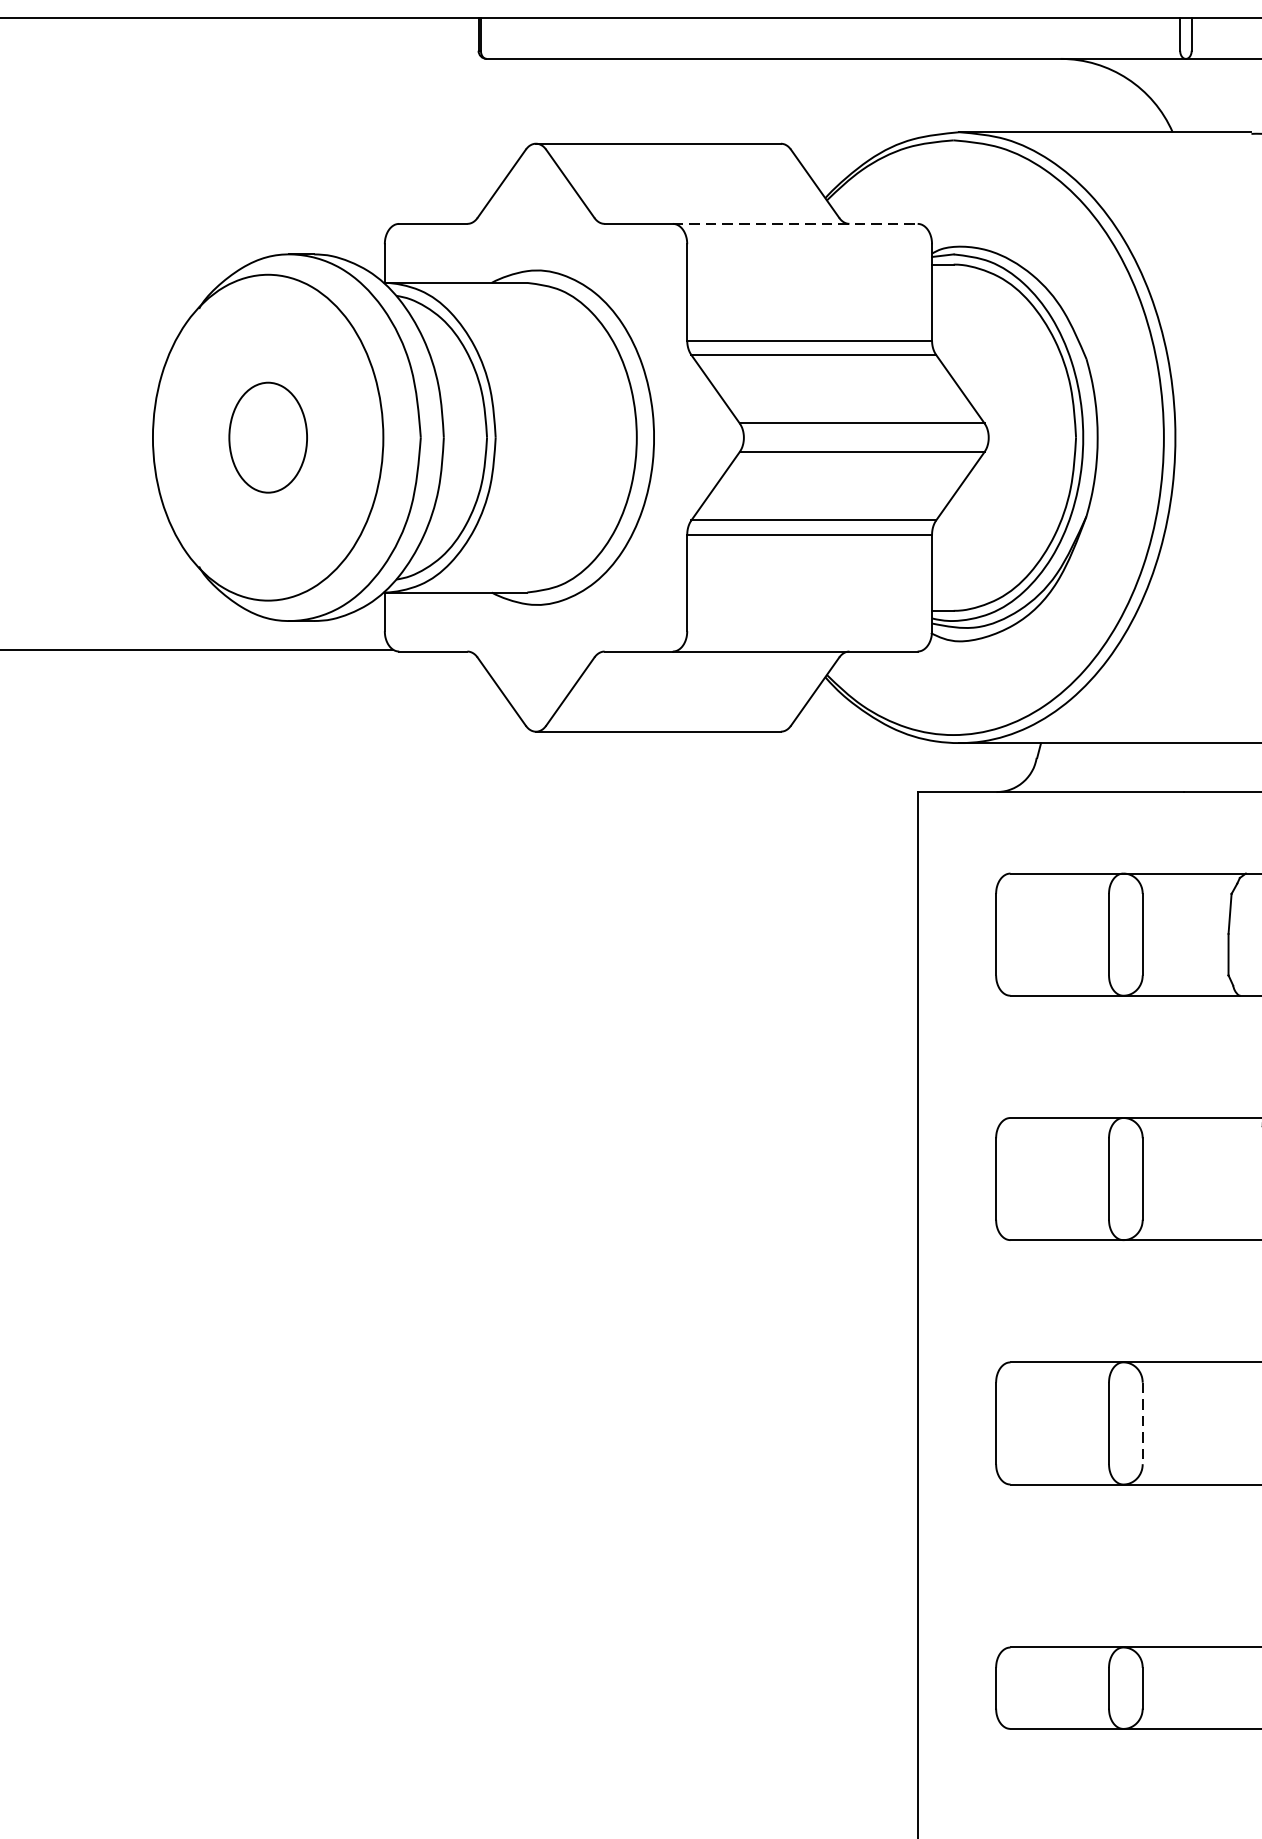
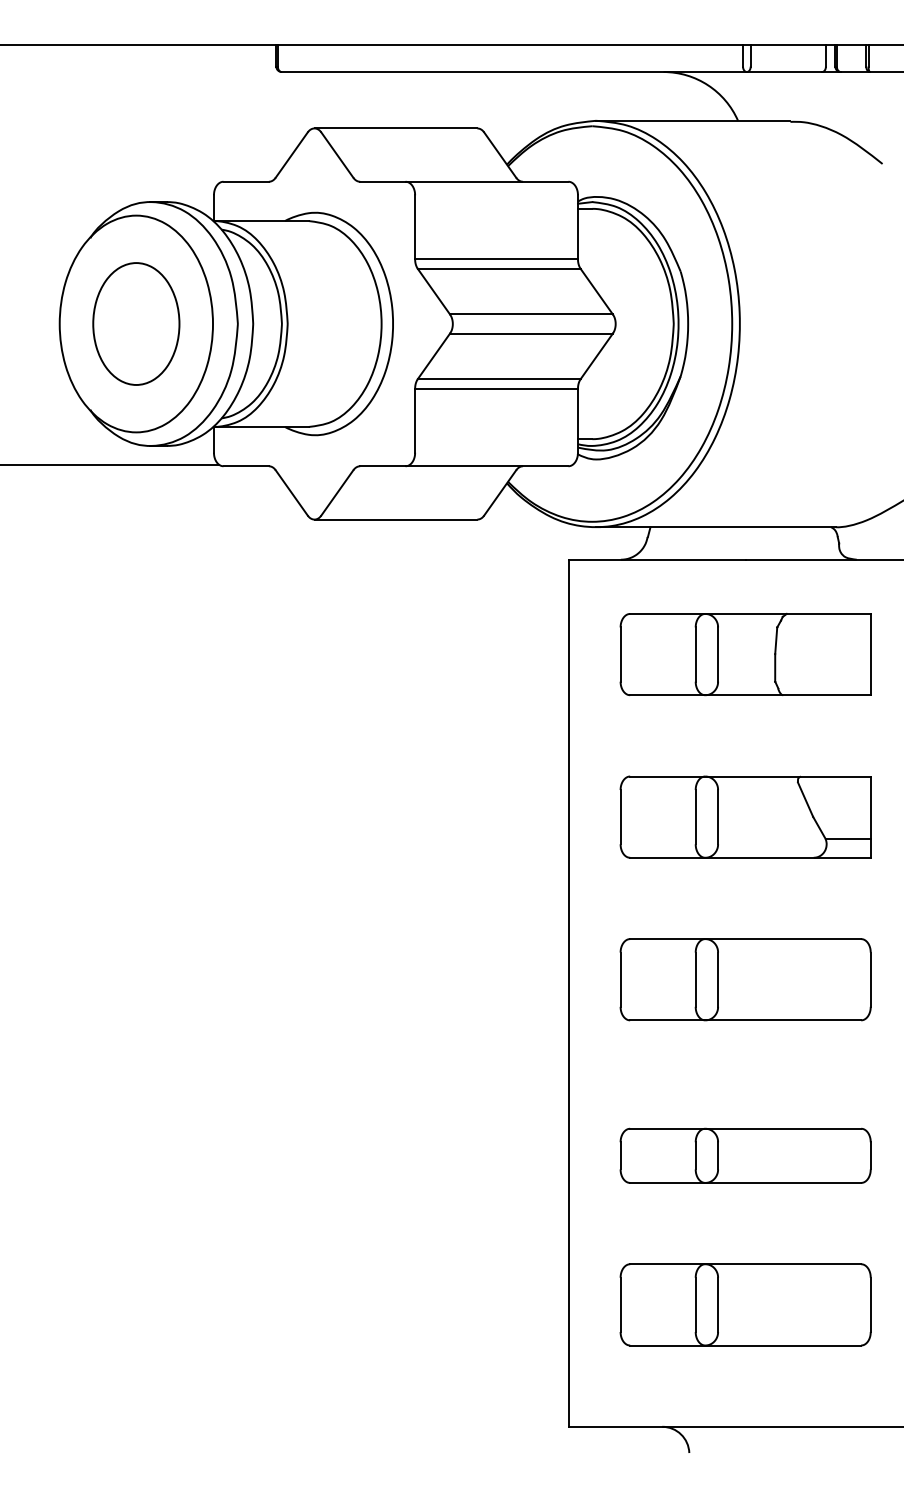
line: (796, 223) -> (487, 181), dashed -> solid
part: (268, 436) -> (136, 323), size x1.67
line: (1143, 1424) -> (718, 980), dashed -> solid

